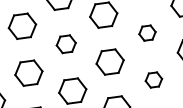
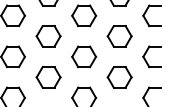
part: (147, 33) -> (119, 36), size x1.67
part: (66, 44) -> (48, 36), size x1.43
part: (153, 80) -> (119, 77), size x1.67

